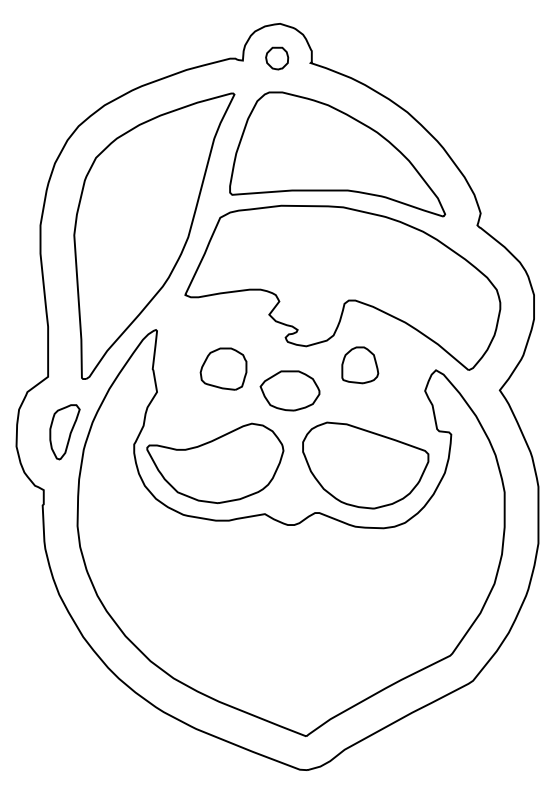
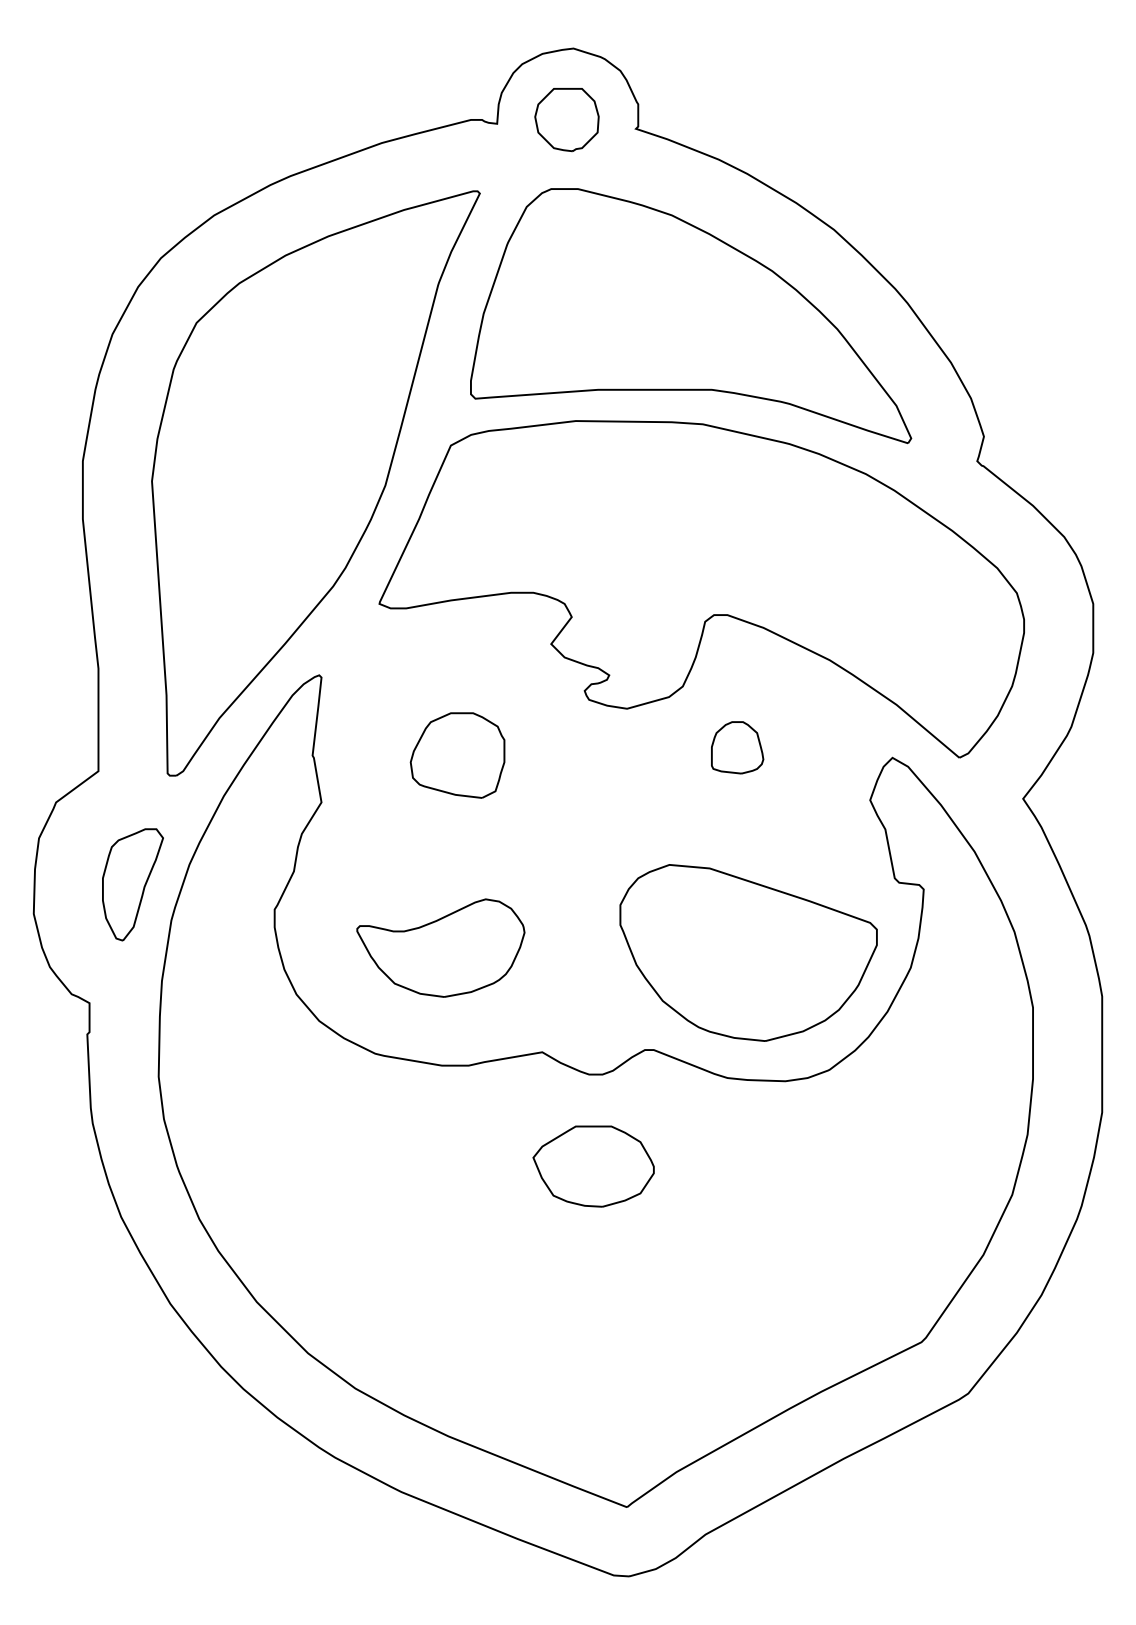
part: (277, 58) -> (568, 119), size x1.4
part: (360, 365) -> (737, 748), size x0.7
part: (289, 390) -> (592, 1165), moved
part: (215, 462) -> (441, 946), size x0.6

